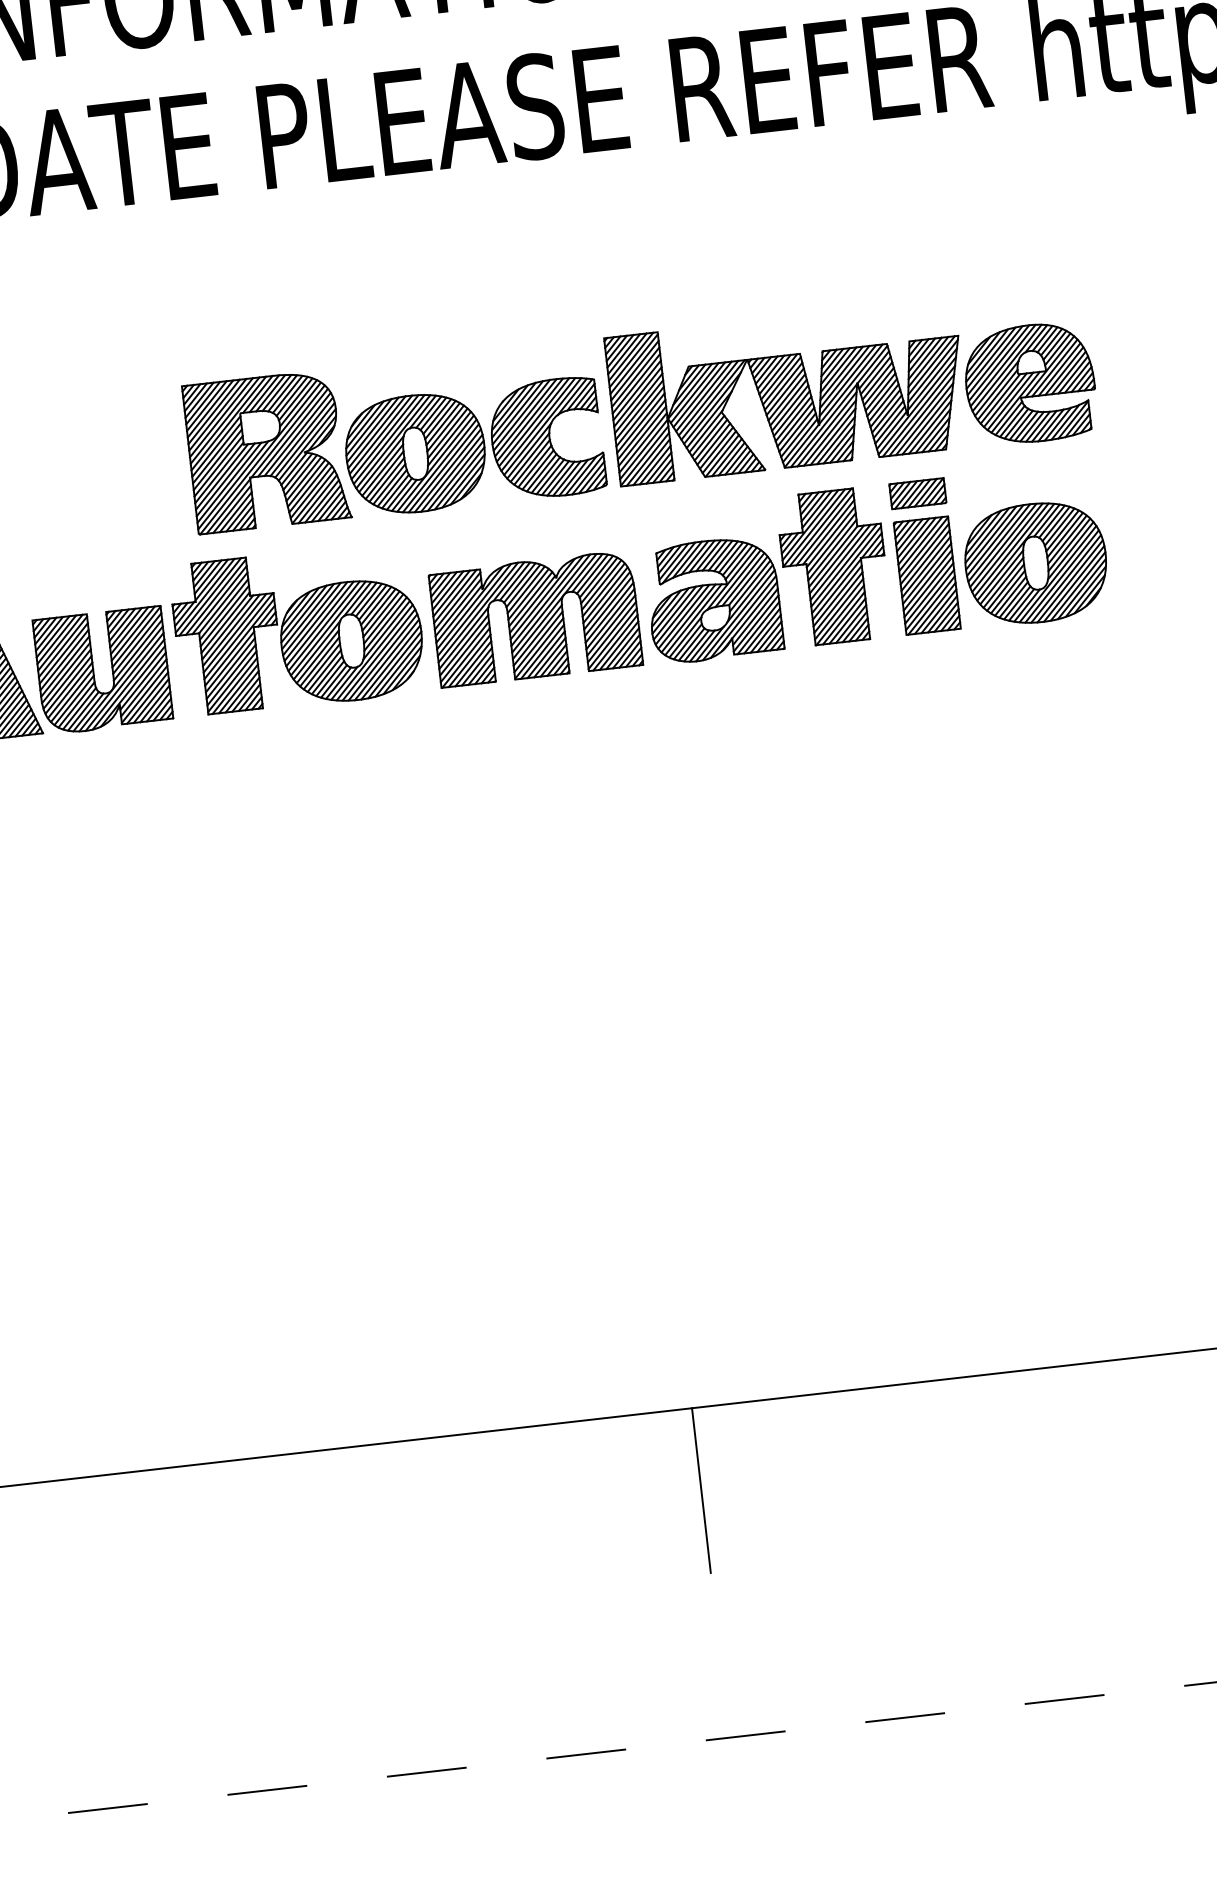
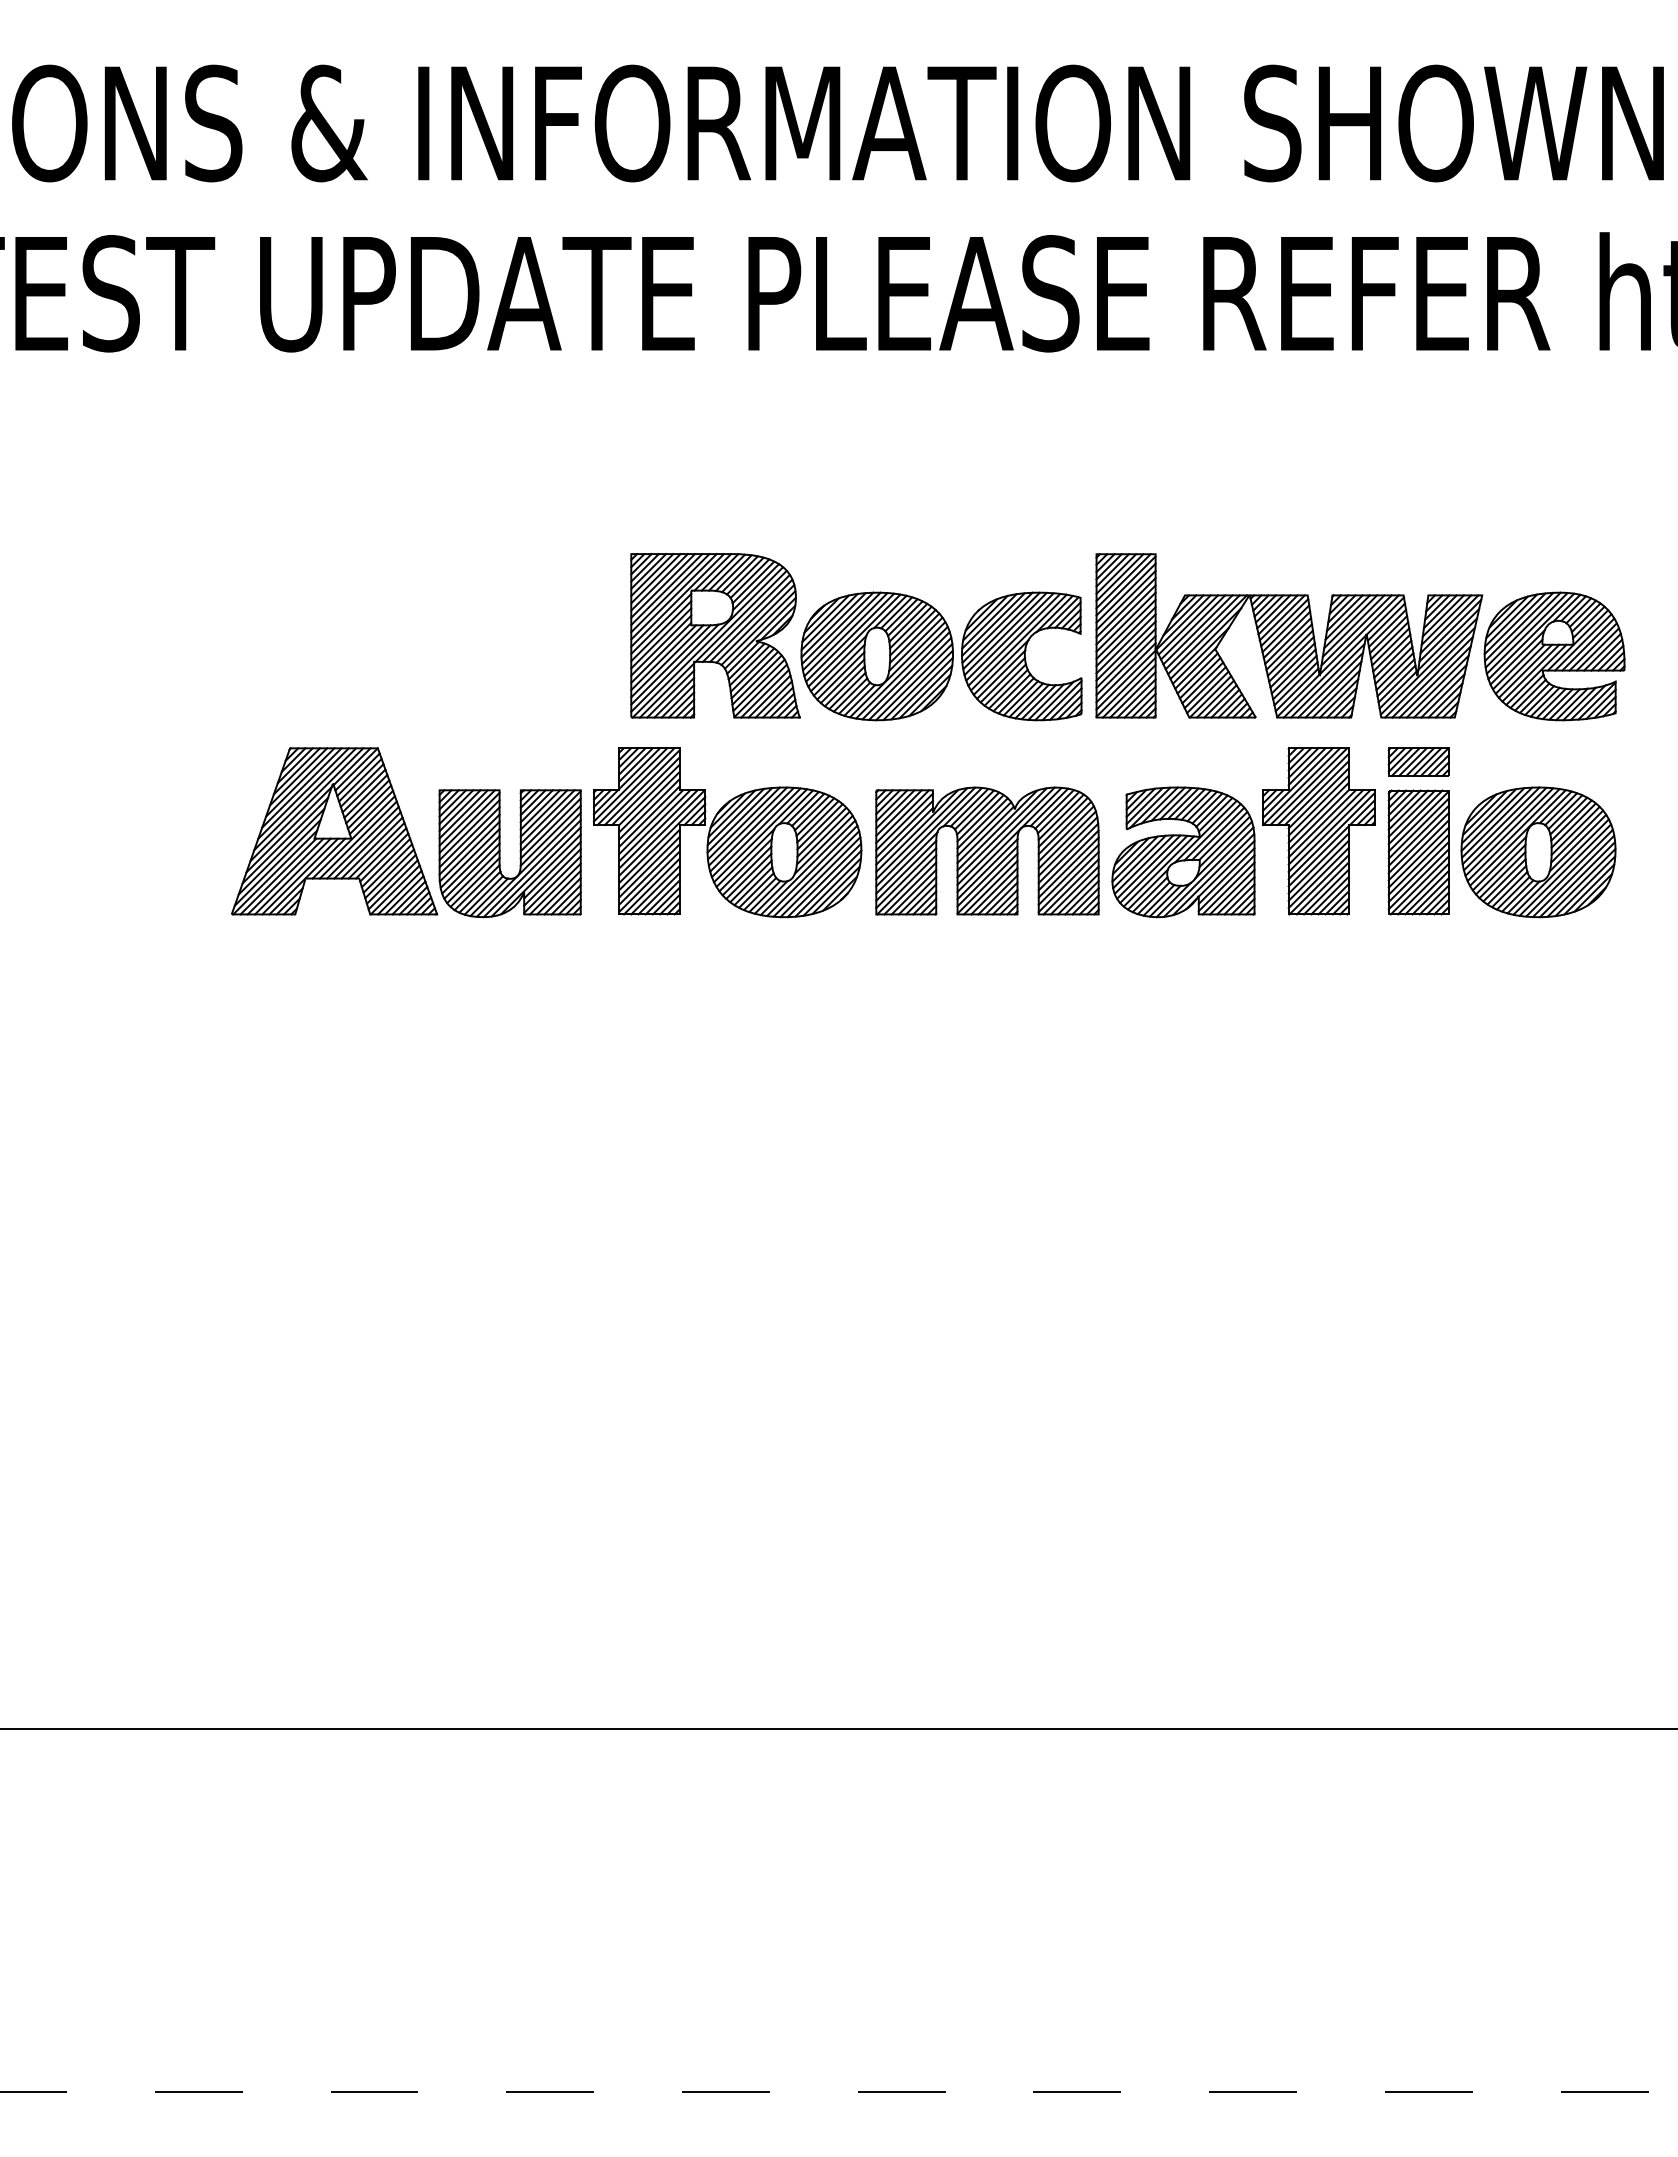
line: (701, 1490) -> (1059, 1819), removed

